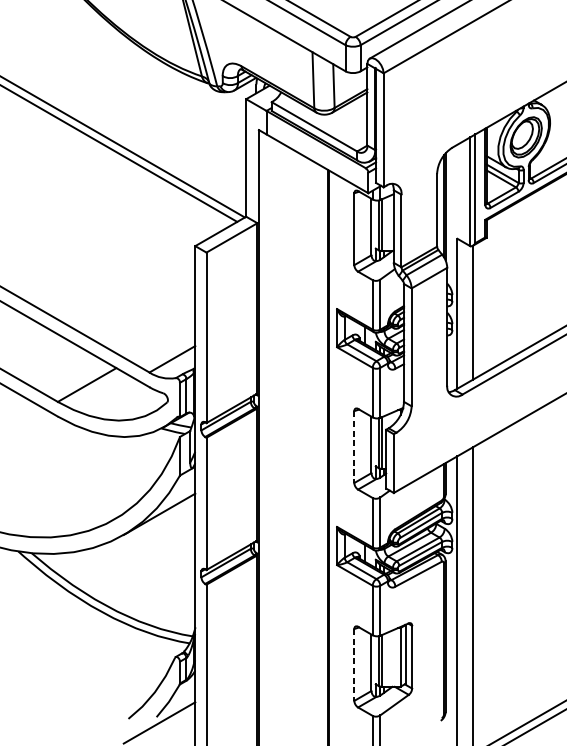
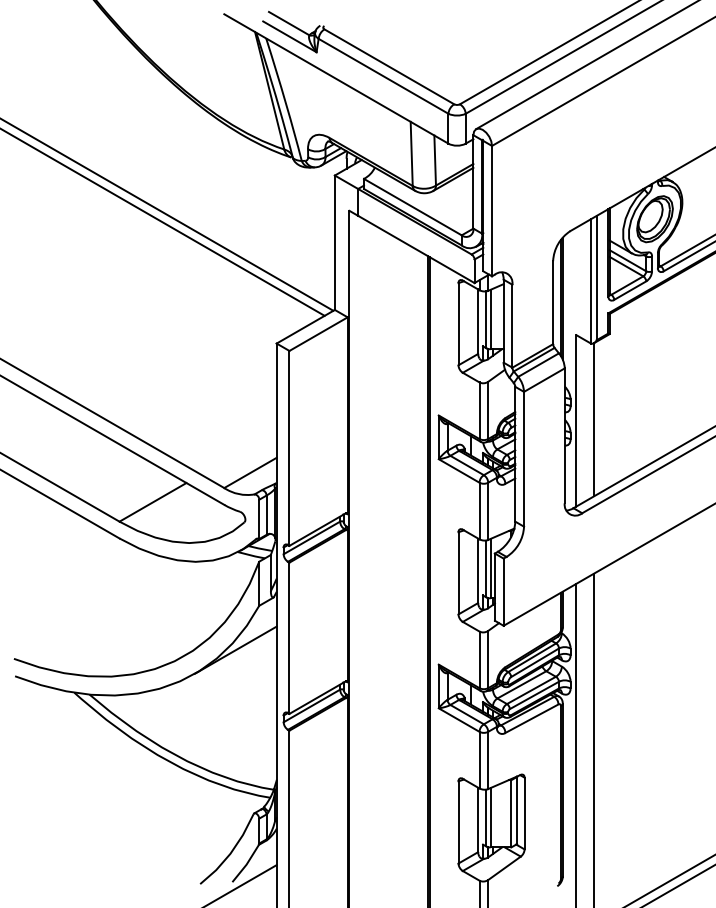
line: (354, 447) -> (458, 573), dashed -> solid
line: (354, 665) -> (458, 822), dashed -> solid

